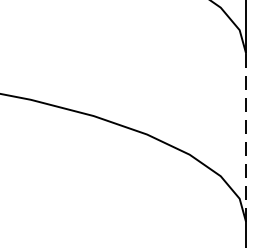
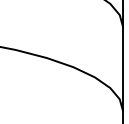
line: (245, 137) -> (122, 68), dashed -> solid

